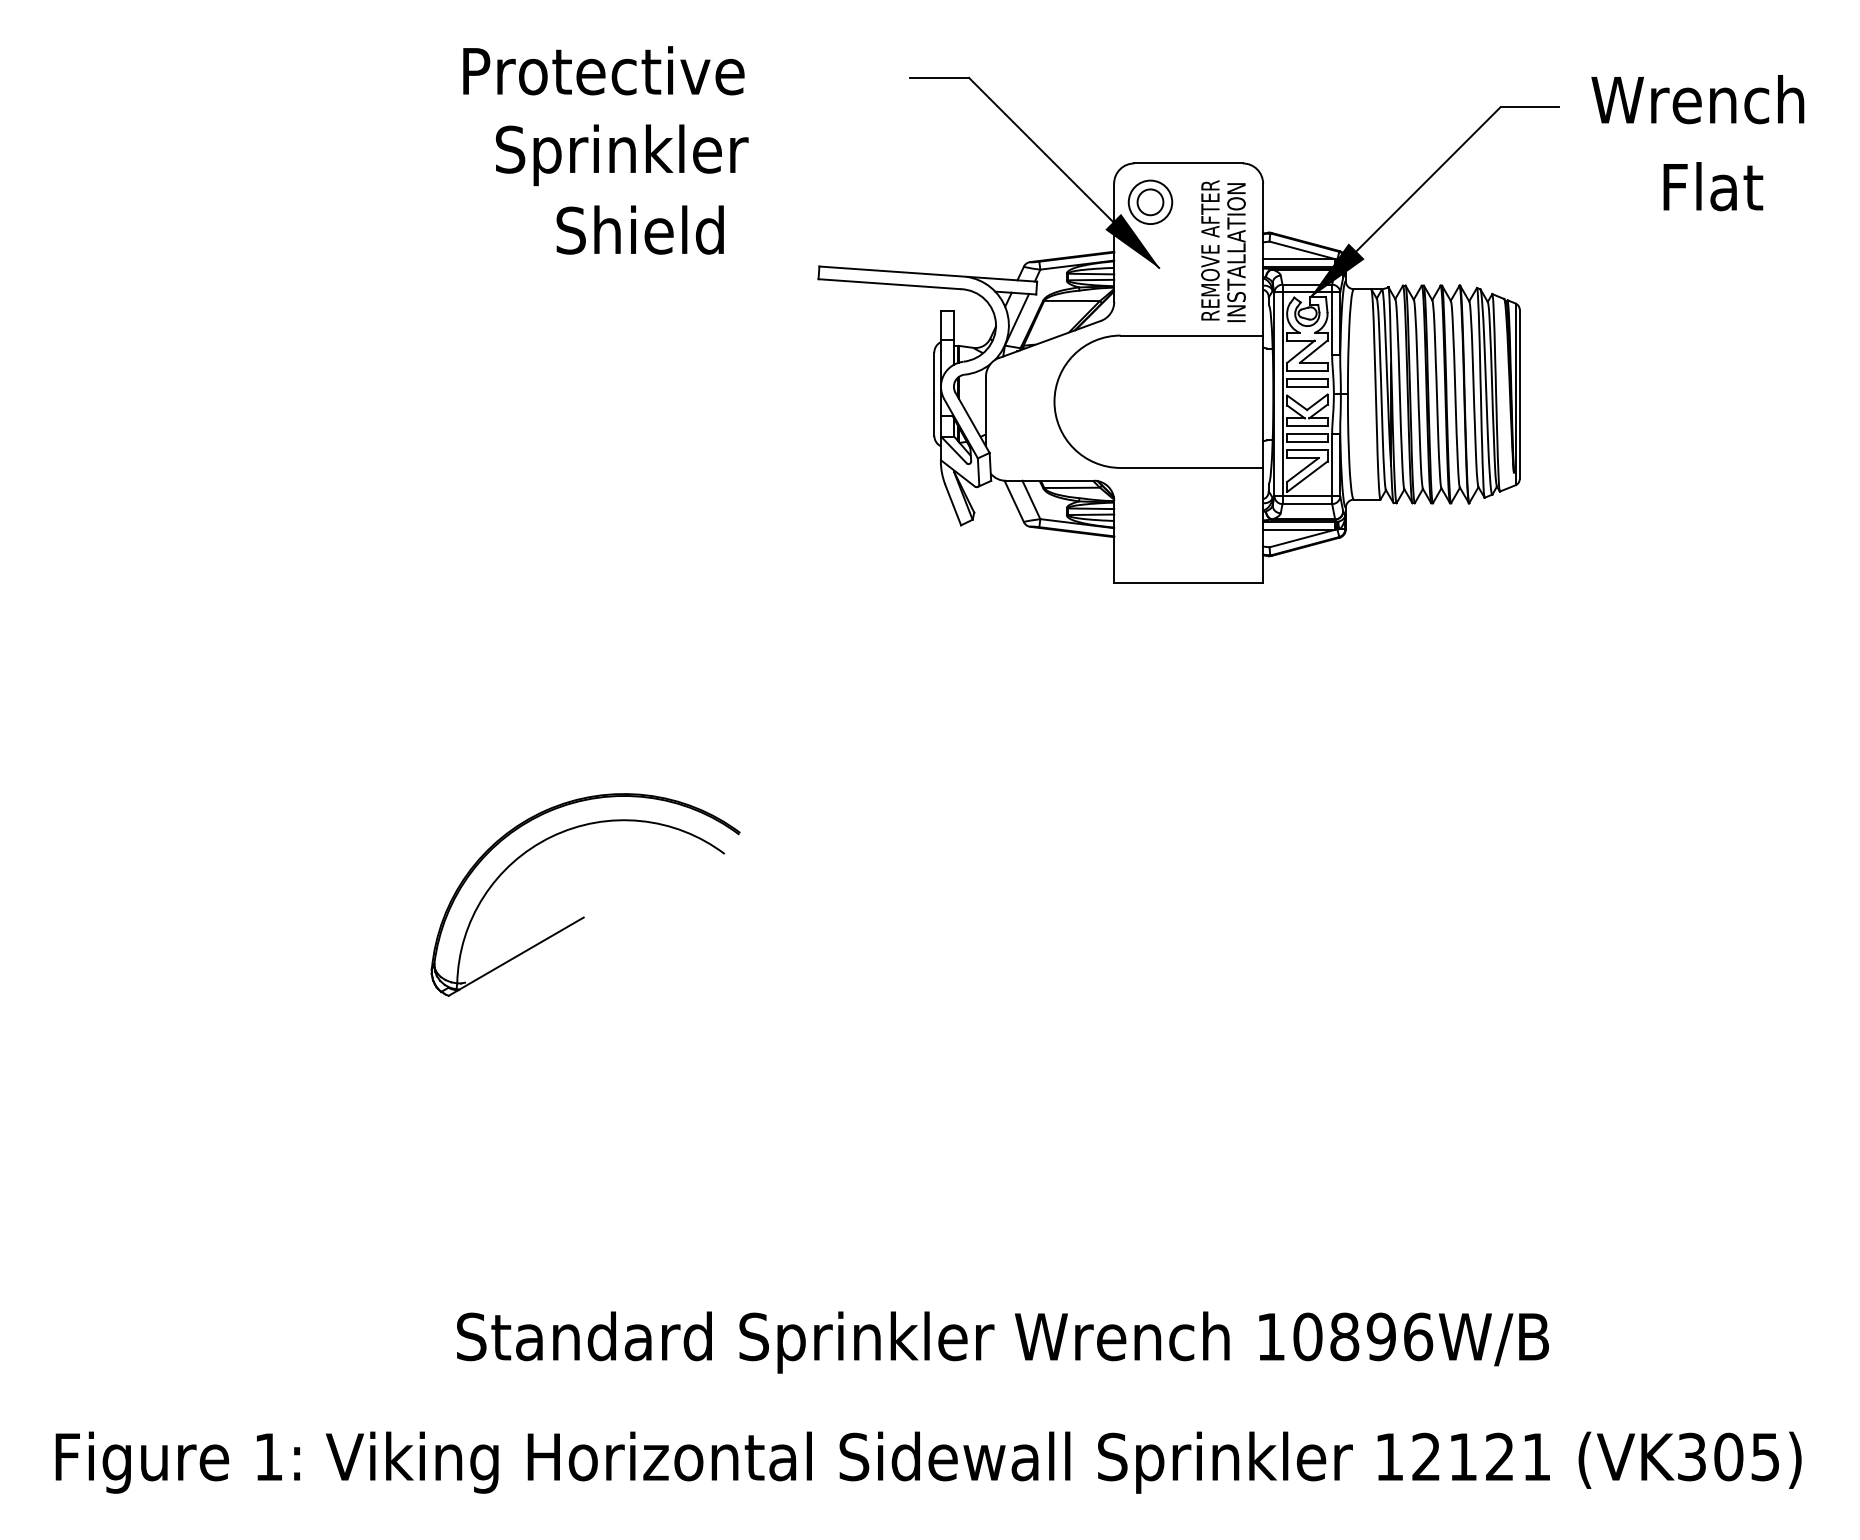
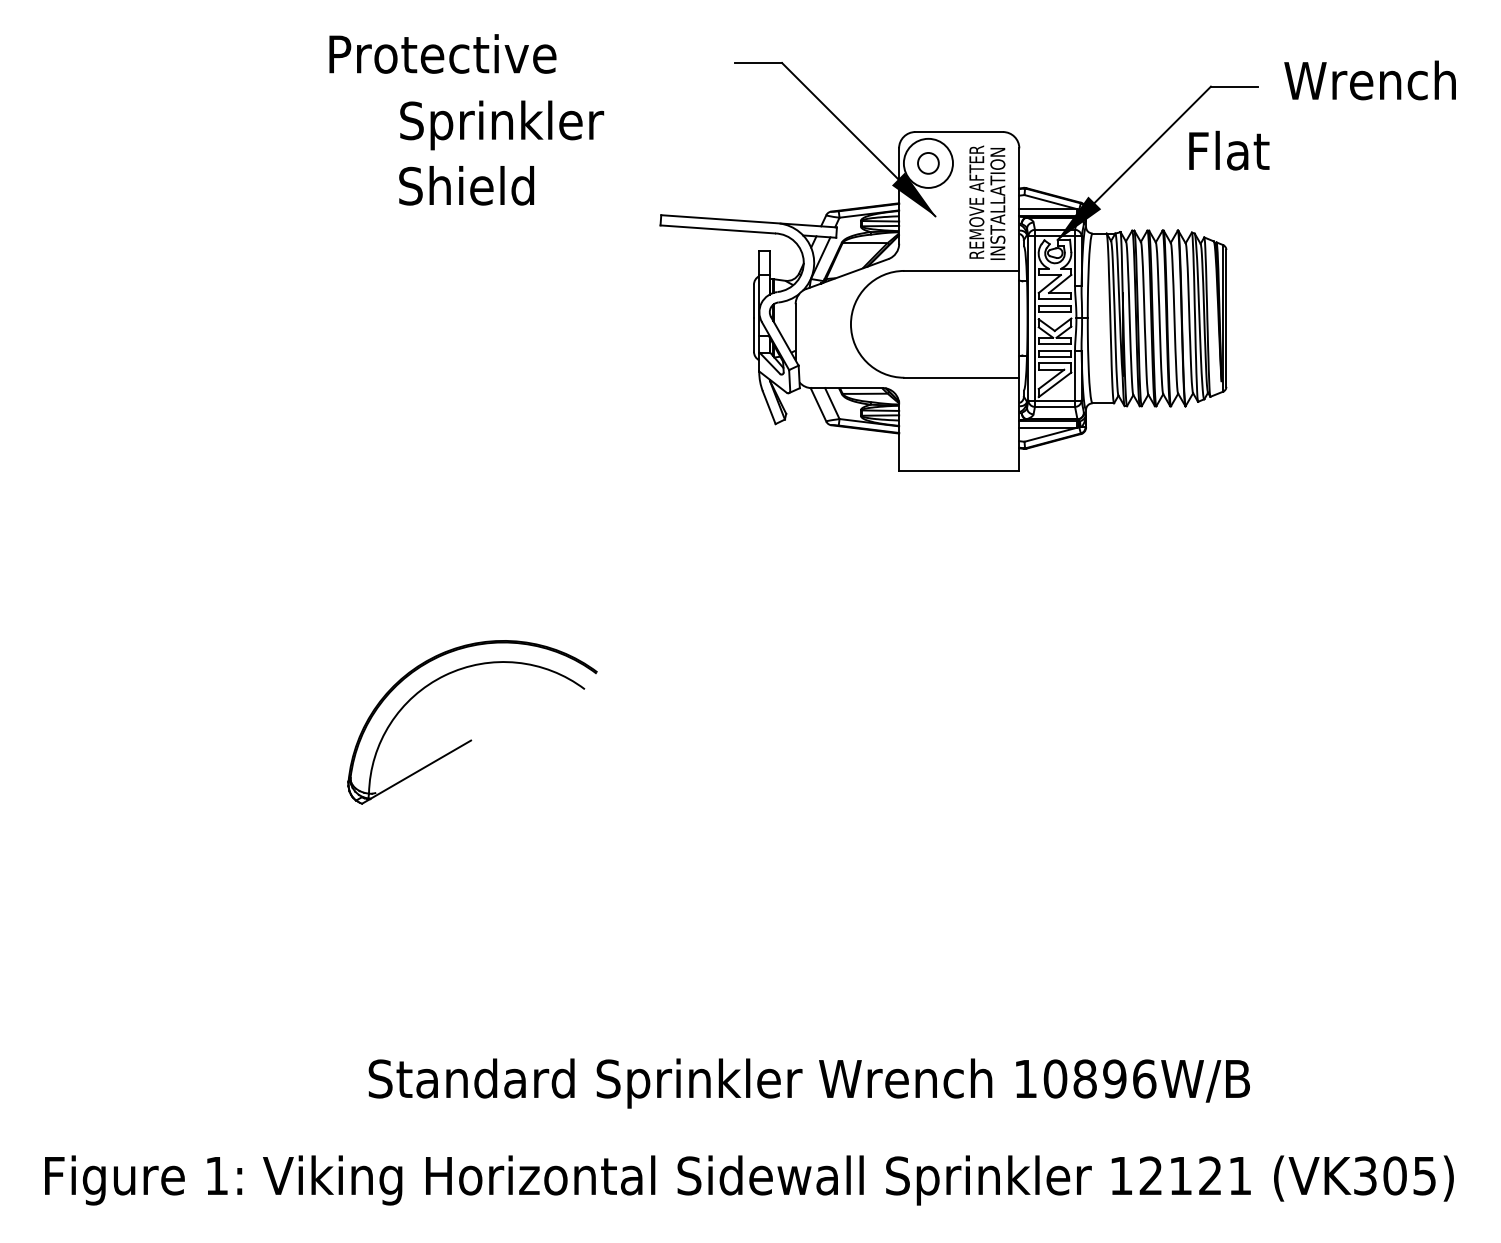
text: (603, 70) -> (442, 53), moved
text: (1713, 186) -> (1229, 150), moved
circle: (1150, 202) -> (928, 163), size x1.4
text: (639, 229) -> (466, 185), moved

